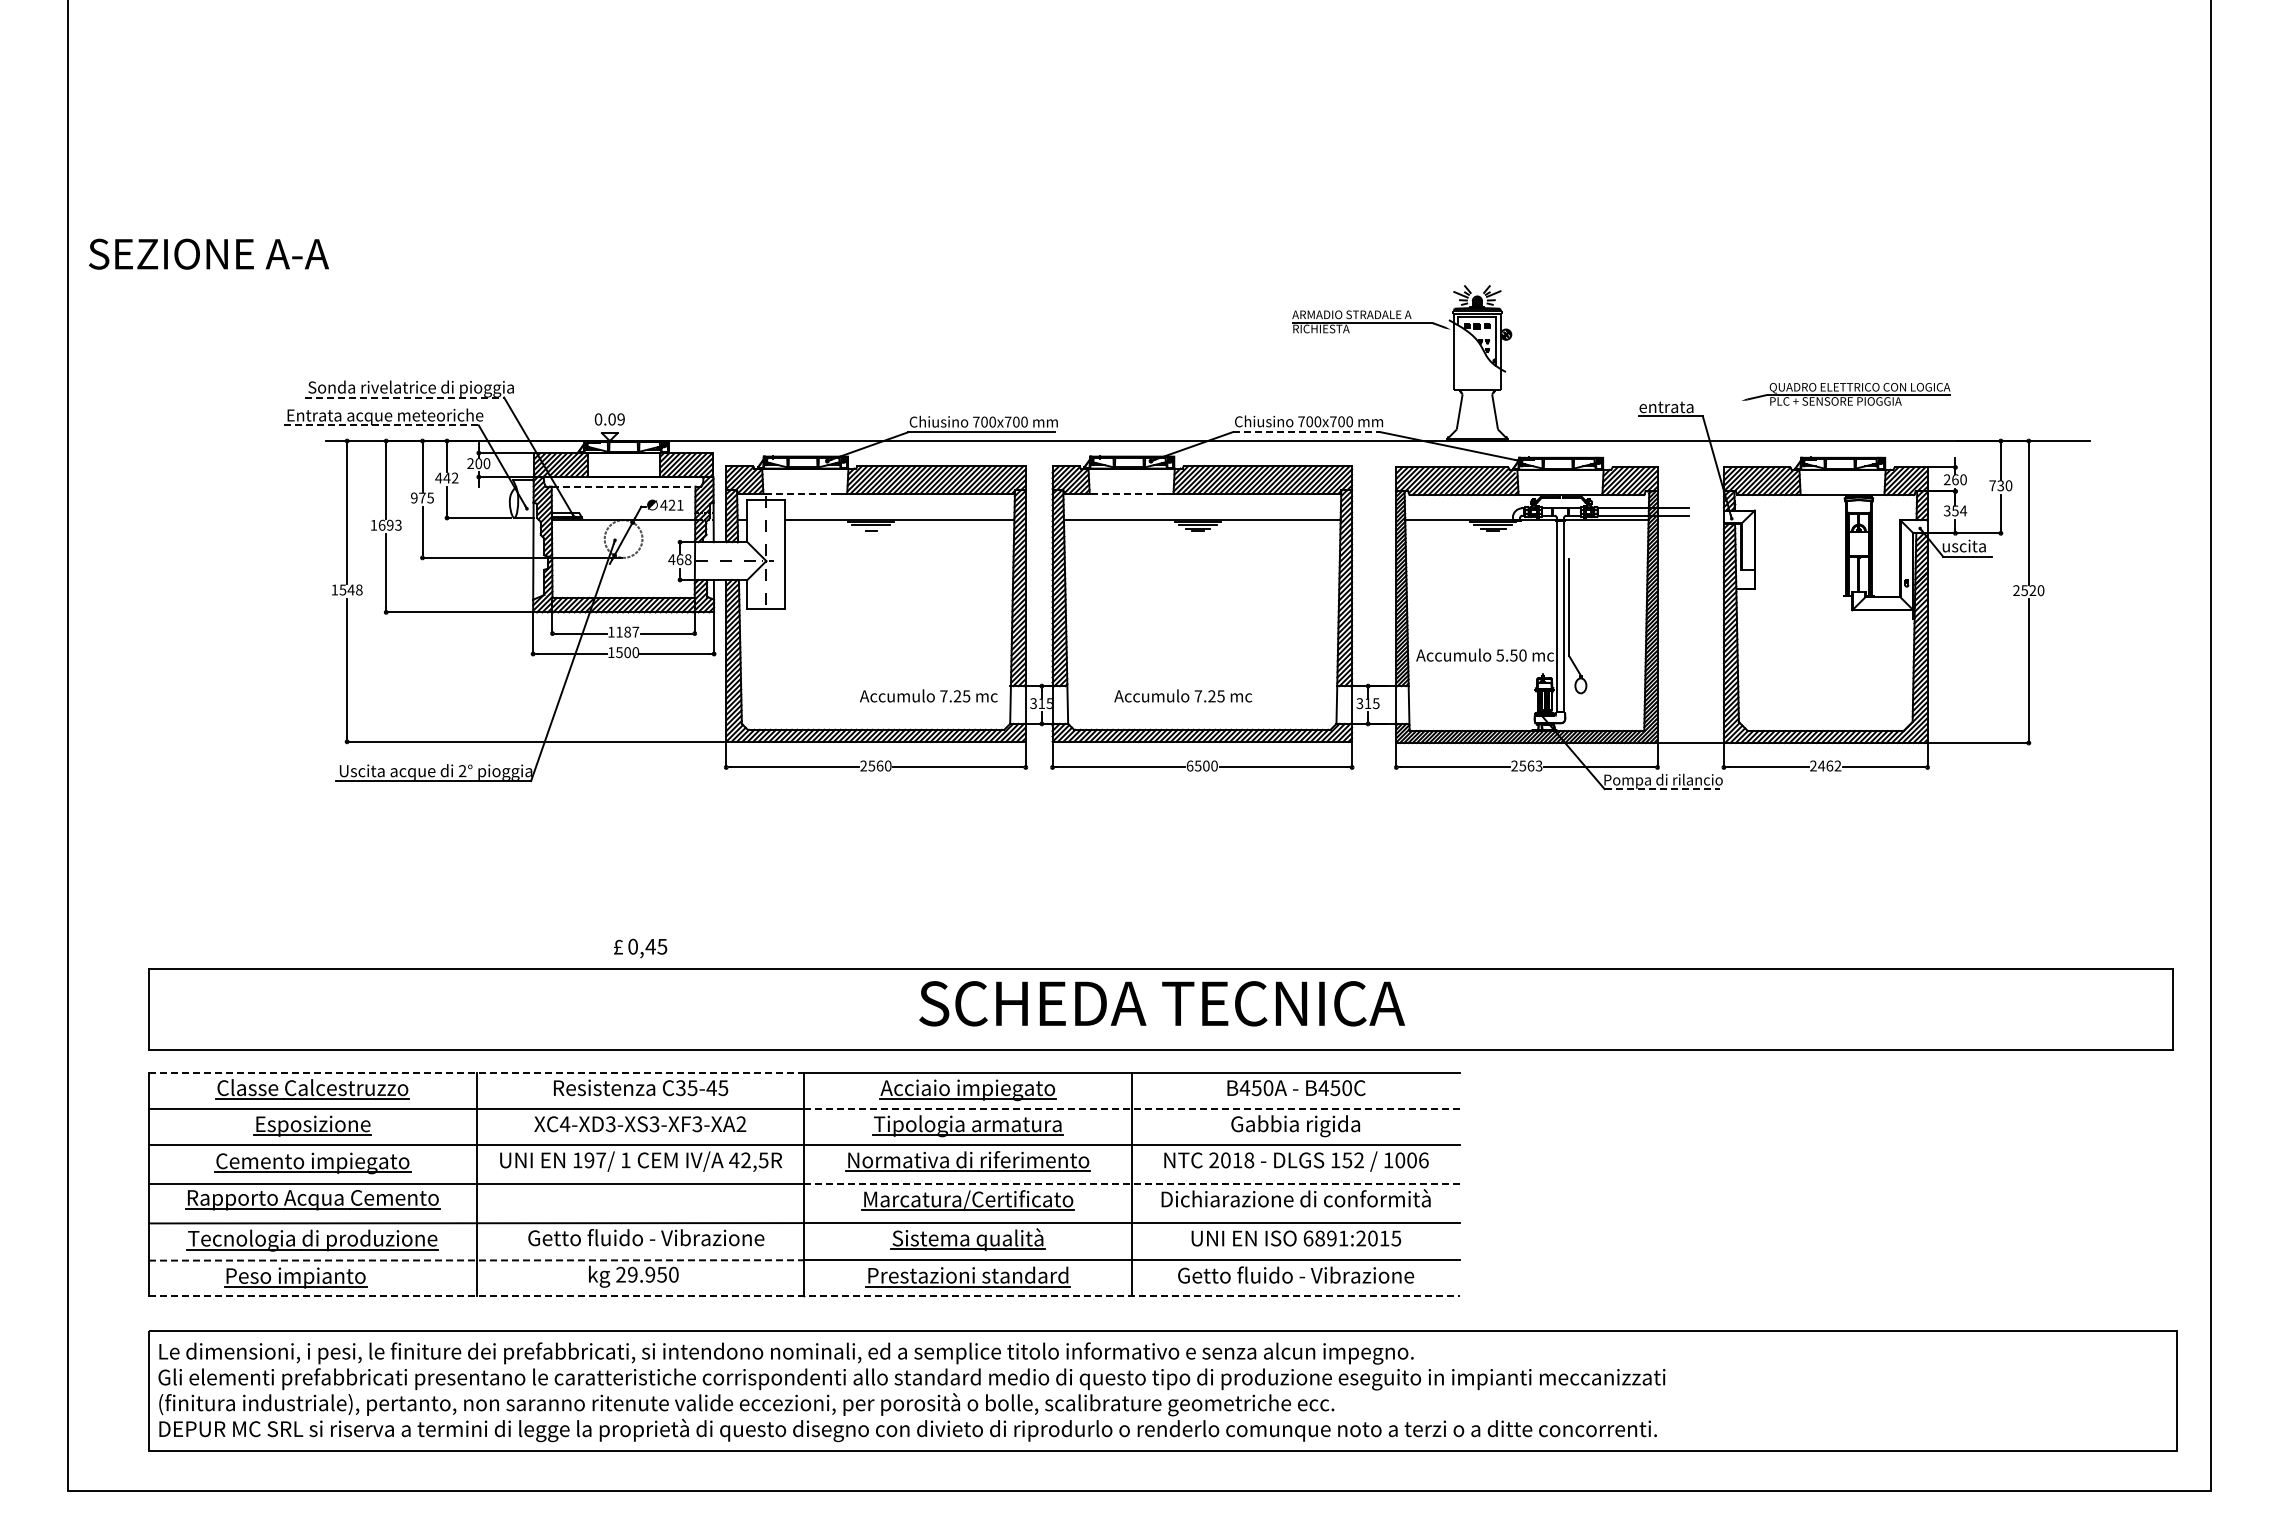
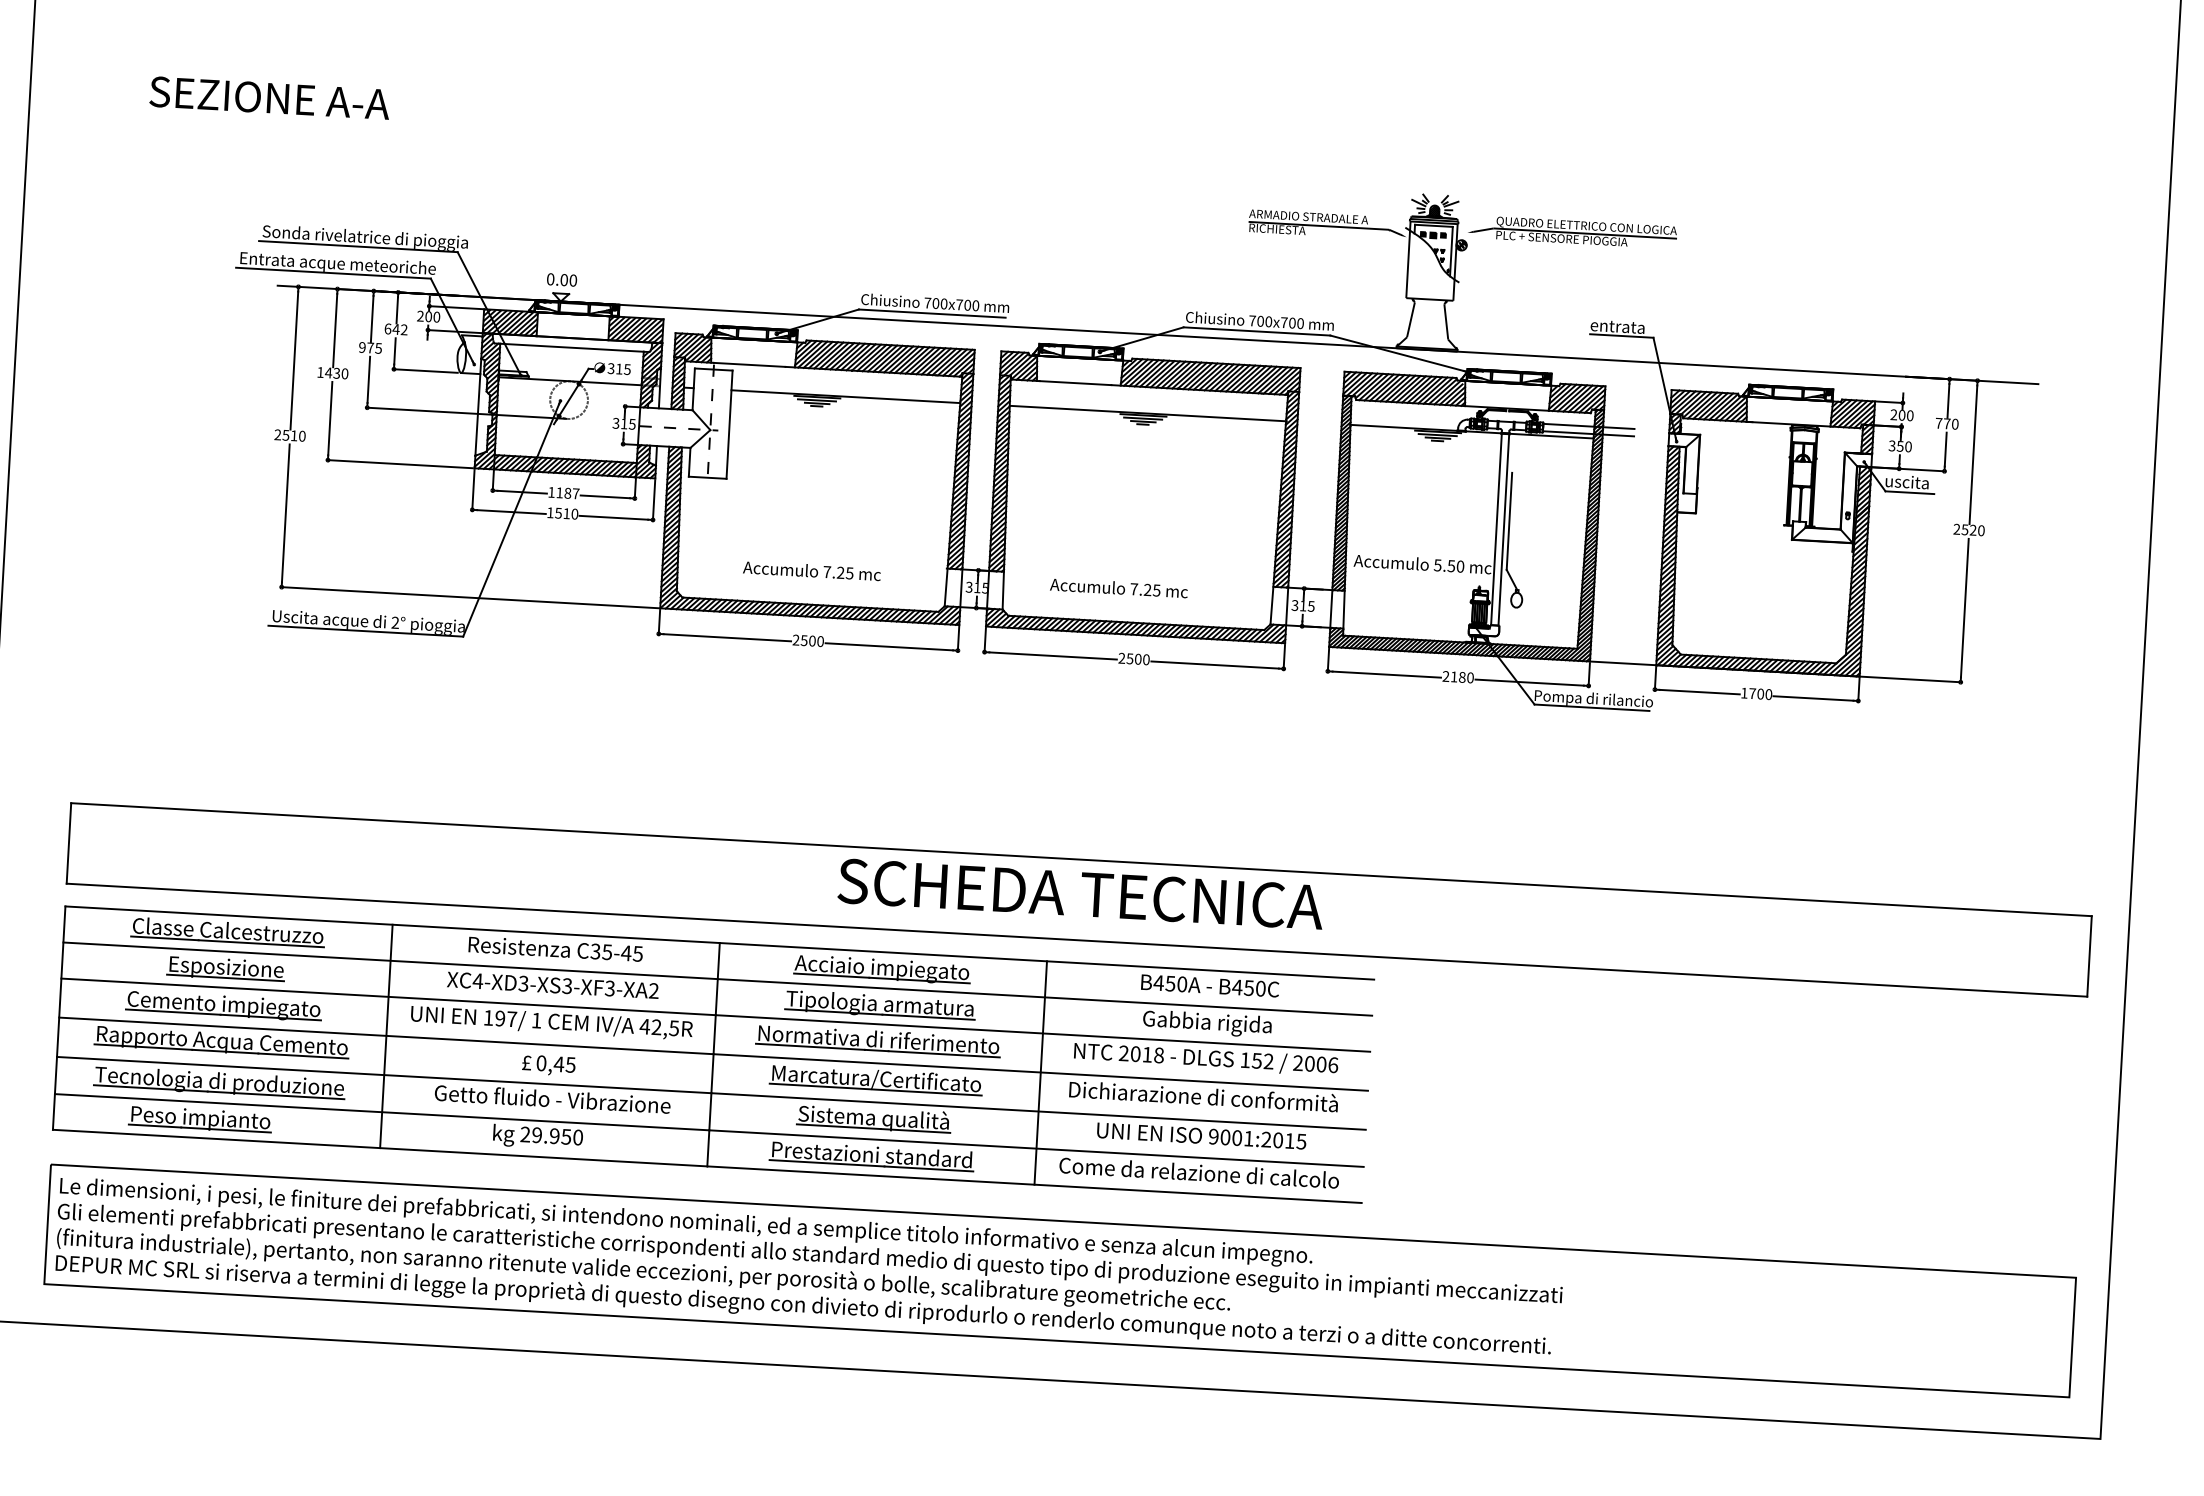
text: (208, 253) -> (269, 97), moved
part: (1846, 394) -> (1572, 232), moved
line: (405, 397) -> (359, 246), dashed -> solid
text: (620, 419) -> (572, 280), 0.09 -> 0.00
line: (381, 425) -> (333, 273), dashed -> solid
line: (1307, 432) -> (1257, 331), dashed -> solid
text: (438, 477) -> (387, 328), 442 -> 642
text: (1955, 479) -> (1902, 415), 260 -> 200
text: (2000, 485) -> (1946, 423), 730 -> 770
line: (623, 486) -> (571, 347), dashed -> solid
line: (801, 493) -> (749, 364), dashed -> solid
line: (1128, 493) -> (1075, 382), dashed -> solid
text: (671, 504) -> (618, 368), 421 -> 315
text: (1963, 510) -> (1908, 446), 354 -> 350
text: (389, 524) -> (336, 372), 1693 -> 1430
line: (871, 528) -> (817, 403), added
text: (679, 559) -> (623, 423), 468 -> 315
text: (346, 589) -> (289, 435), 1548 -> 2510
text: (627, 652) -> (566, 513), 1500 -> 1510
text: (928, 695) -> (811, 570), moved
text: (879, 765) -> (811, 640), 2560 -> 2500
text: (1189, 765) -> (1121, 657), 6500 -> 2500
text: (1530, 765) -> (1461, 676), 2563 -> 2180
text: (1825, 765) -> (1756, 693), 2462 -> 1700
line: (1662, 789) -> (1592, 708), dashed -> solid
text: (640, 948) -> (548, 1065), moved
line: (476, 1072) -> (392, 924), dashed -> solid
line: (1132, 1108) -> (1045, 997), dashed -> solid
text: (1388, 1160) -> (1298, 1063), 1006 -> 2006
line: (1132, 1184) -> (1041, 1072), dashed -> solid
text: (1319, 1238) -> (1224, 1137), 6891:2015 -> 9001:2015
line: (476, 1260) -> (381, 1112), dashed -> solid
text: (1295, 1274) -> (1198, 1171), Getto fluido - Vibrazione -> Come da relazione di calcolo
line: (804, 1296) -> (707, 1166), dashed -> solid

